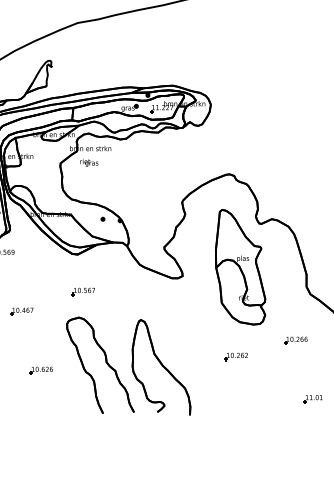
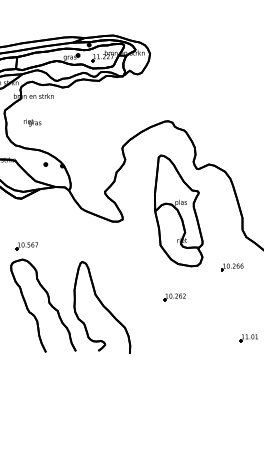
text: (89, 162) -> (32, 122), moved
part: (82, 291) -> (26, 245), moved
part: (295, 340) -> (231, 267), moved

